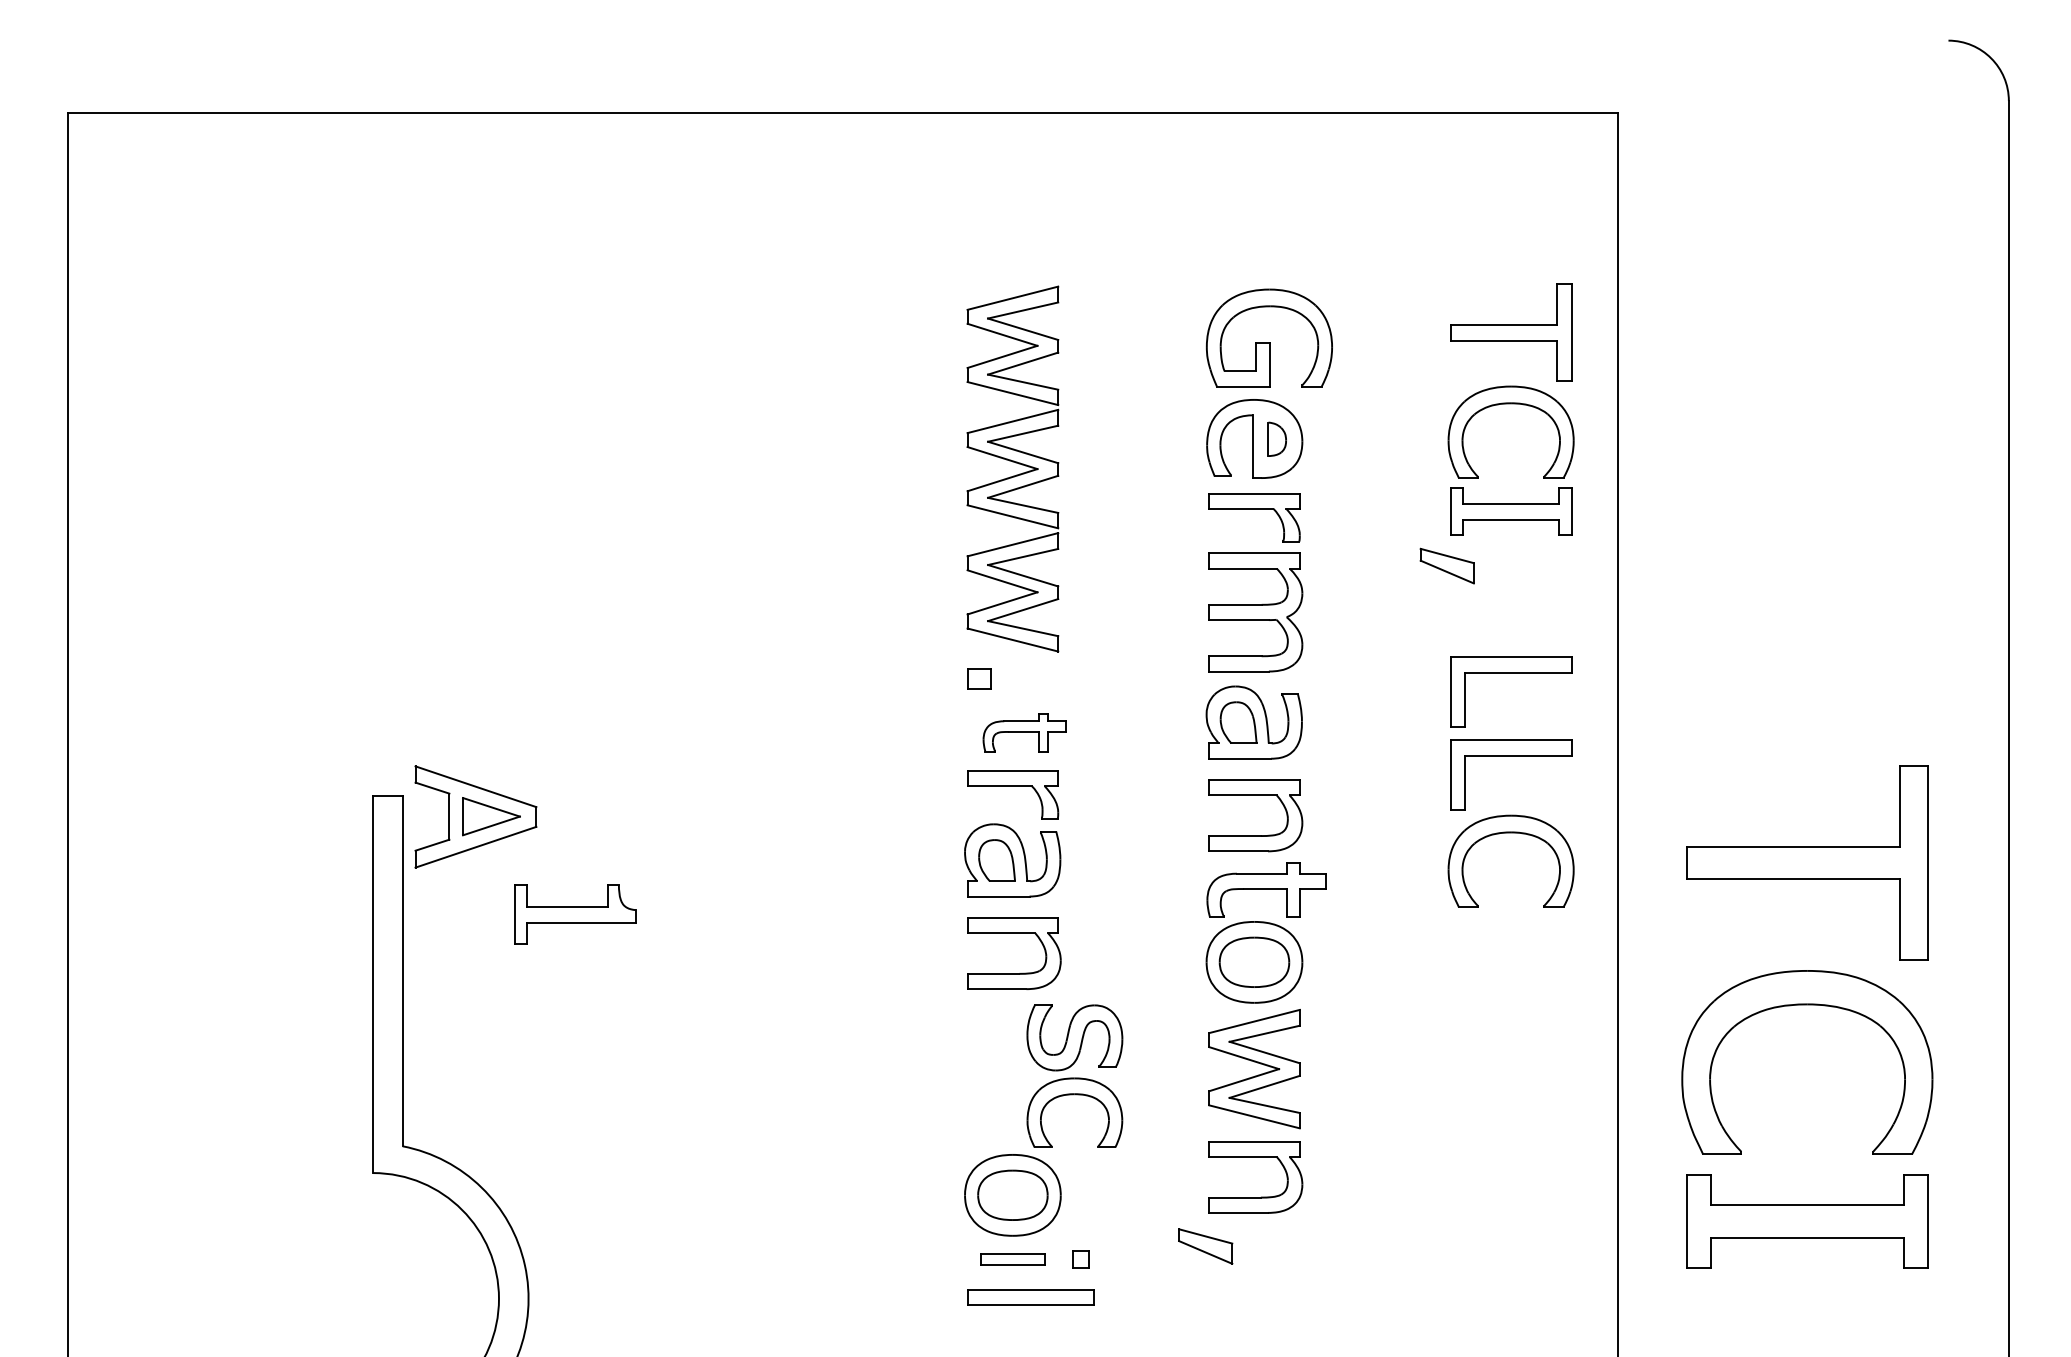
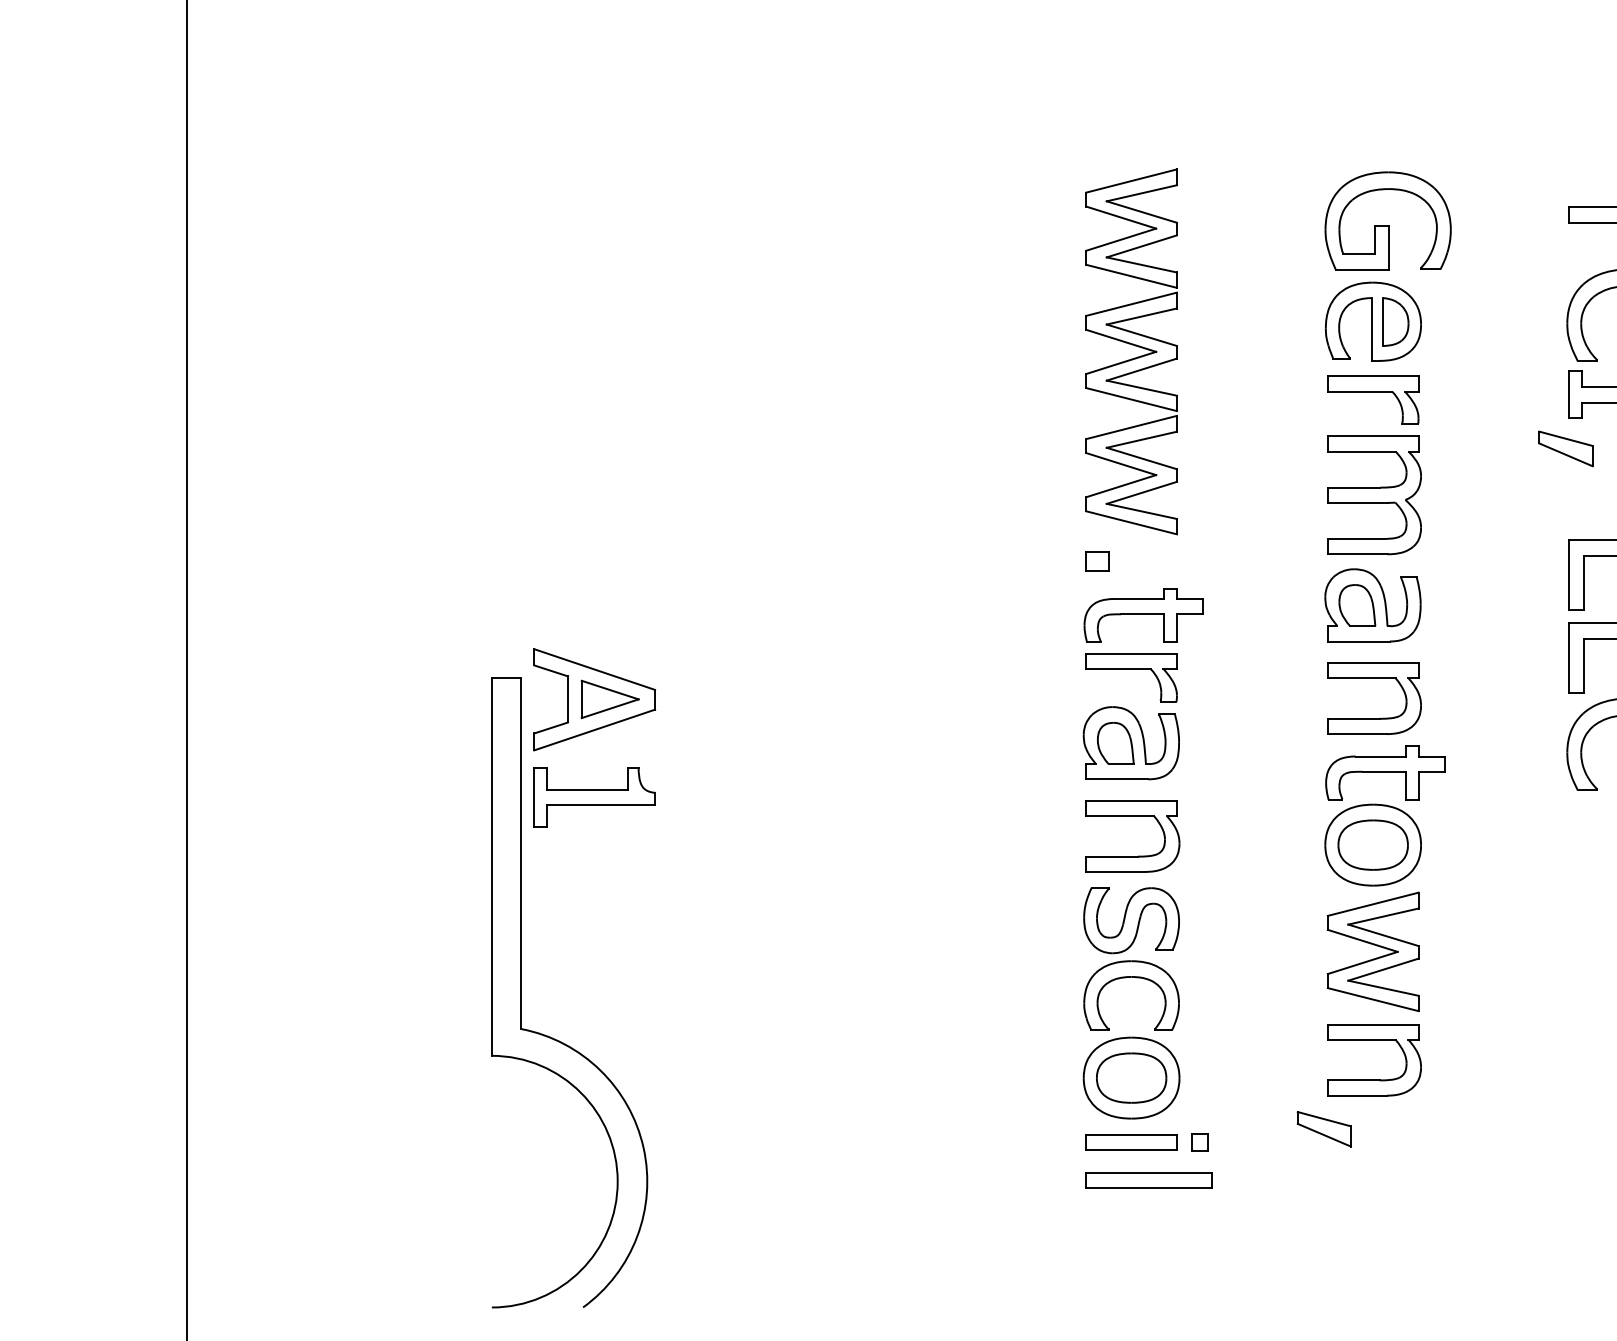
part: (1277, 439) -> (1396, 322), size x1.43
part: (1024, 732) -> (1143, 615), size x1.43
part: (575, 914) -> (595, 797), moved
part: (1074, 1075) -> (1131, 958), moved
part: (1012, 1259) -> (1131, 1142), size x1.43

